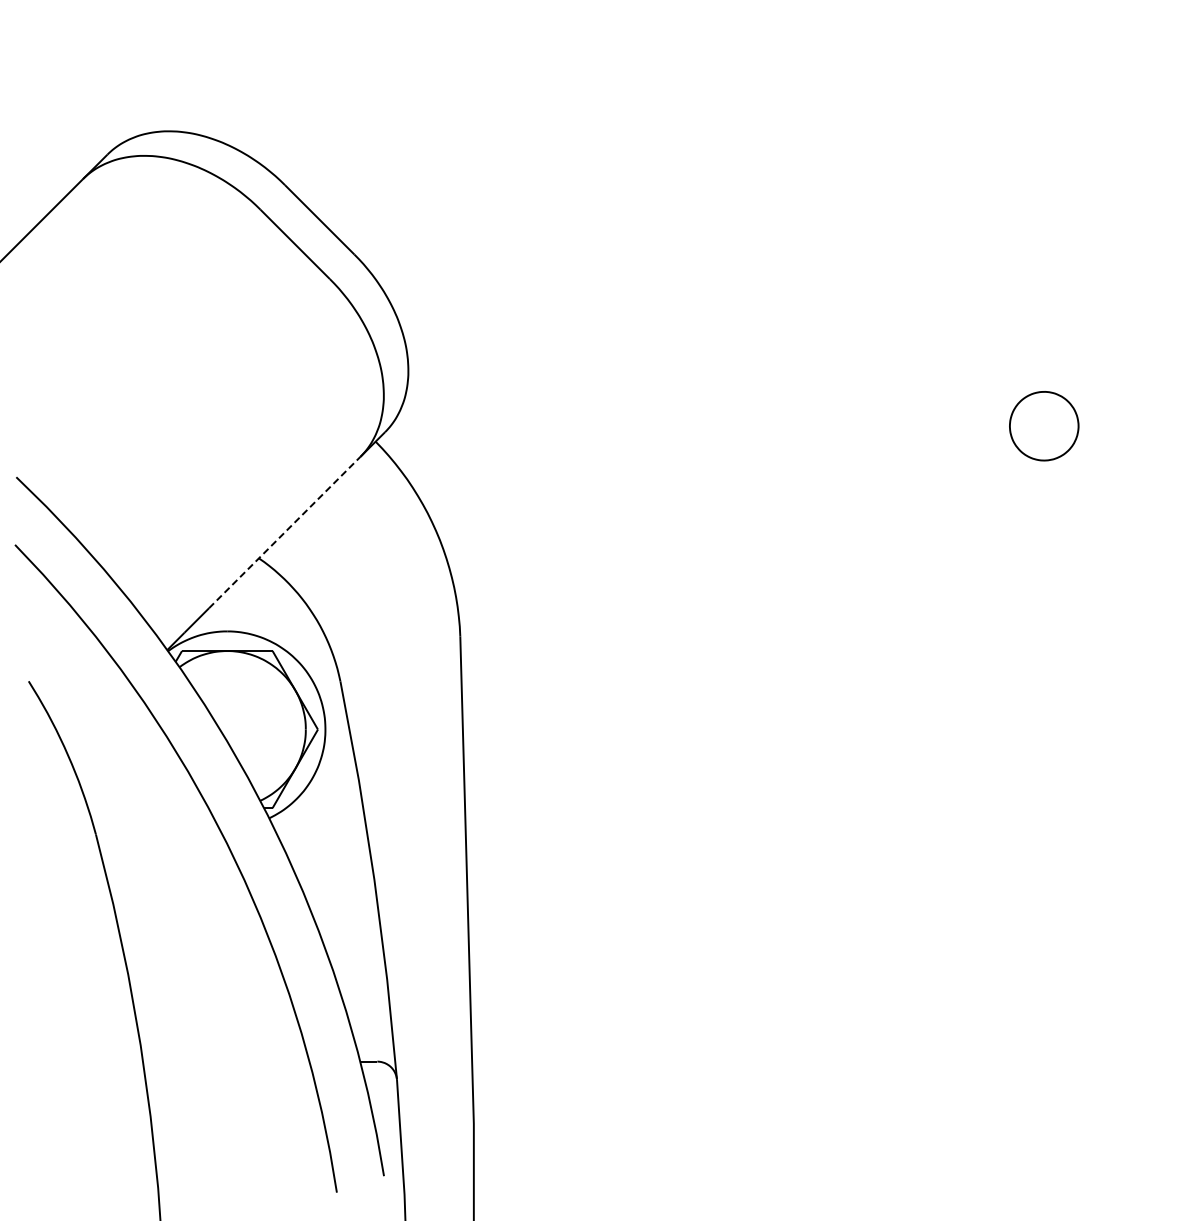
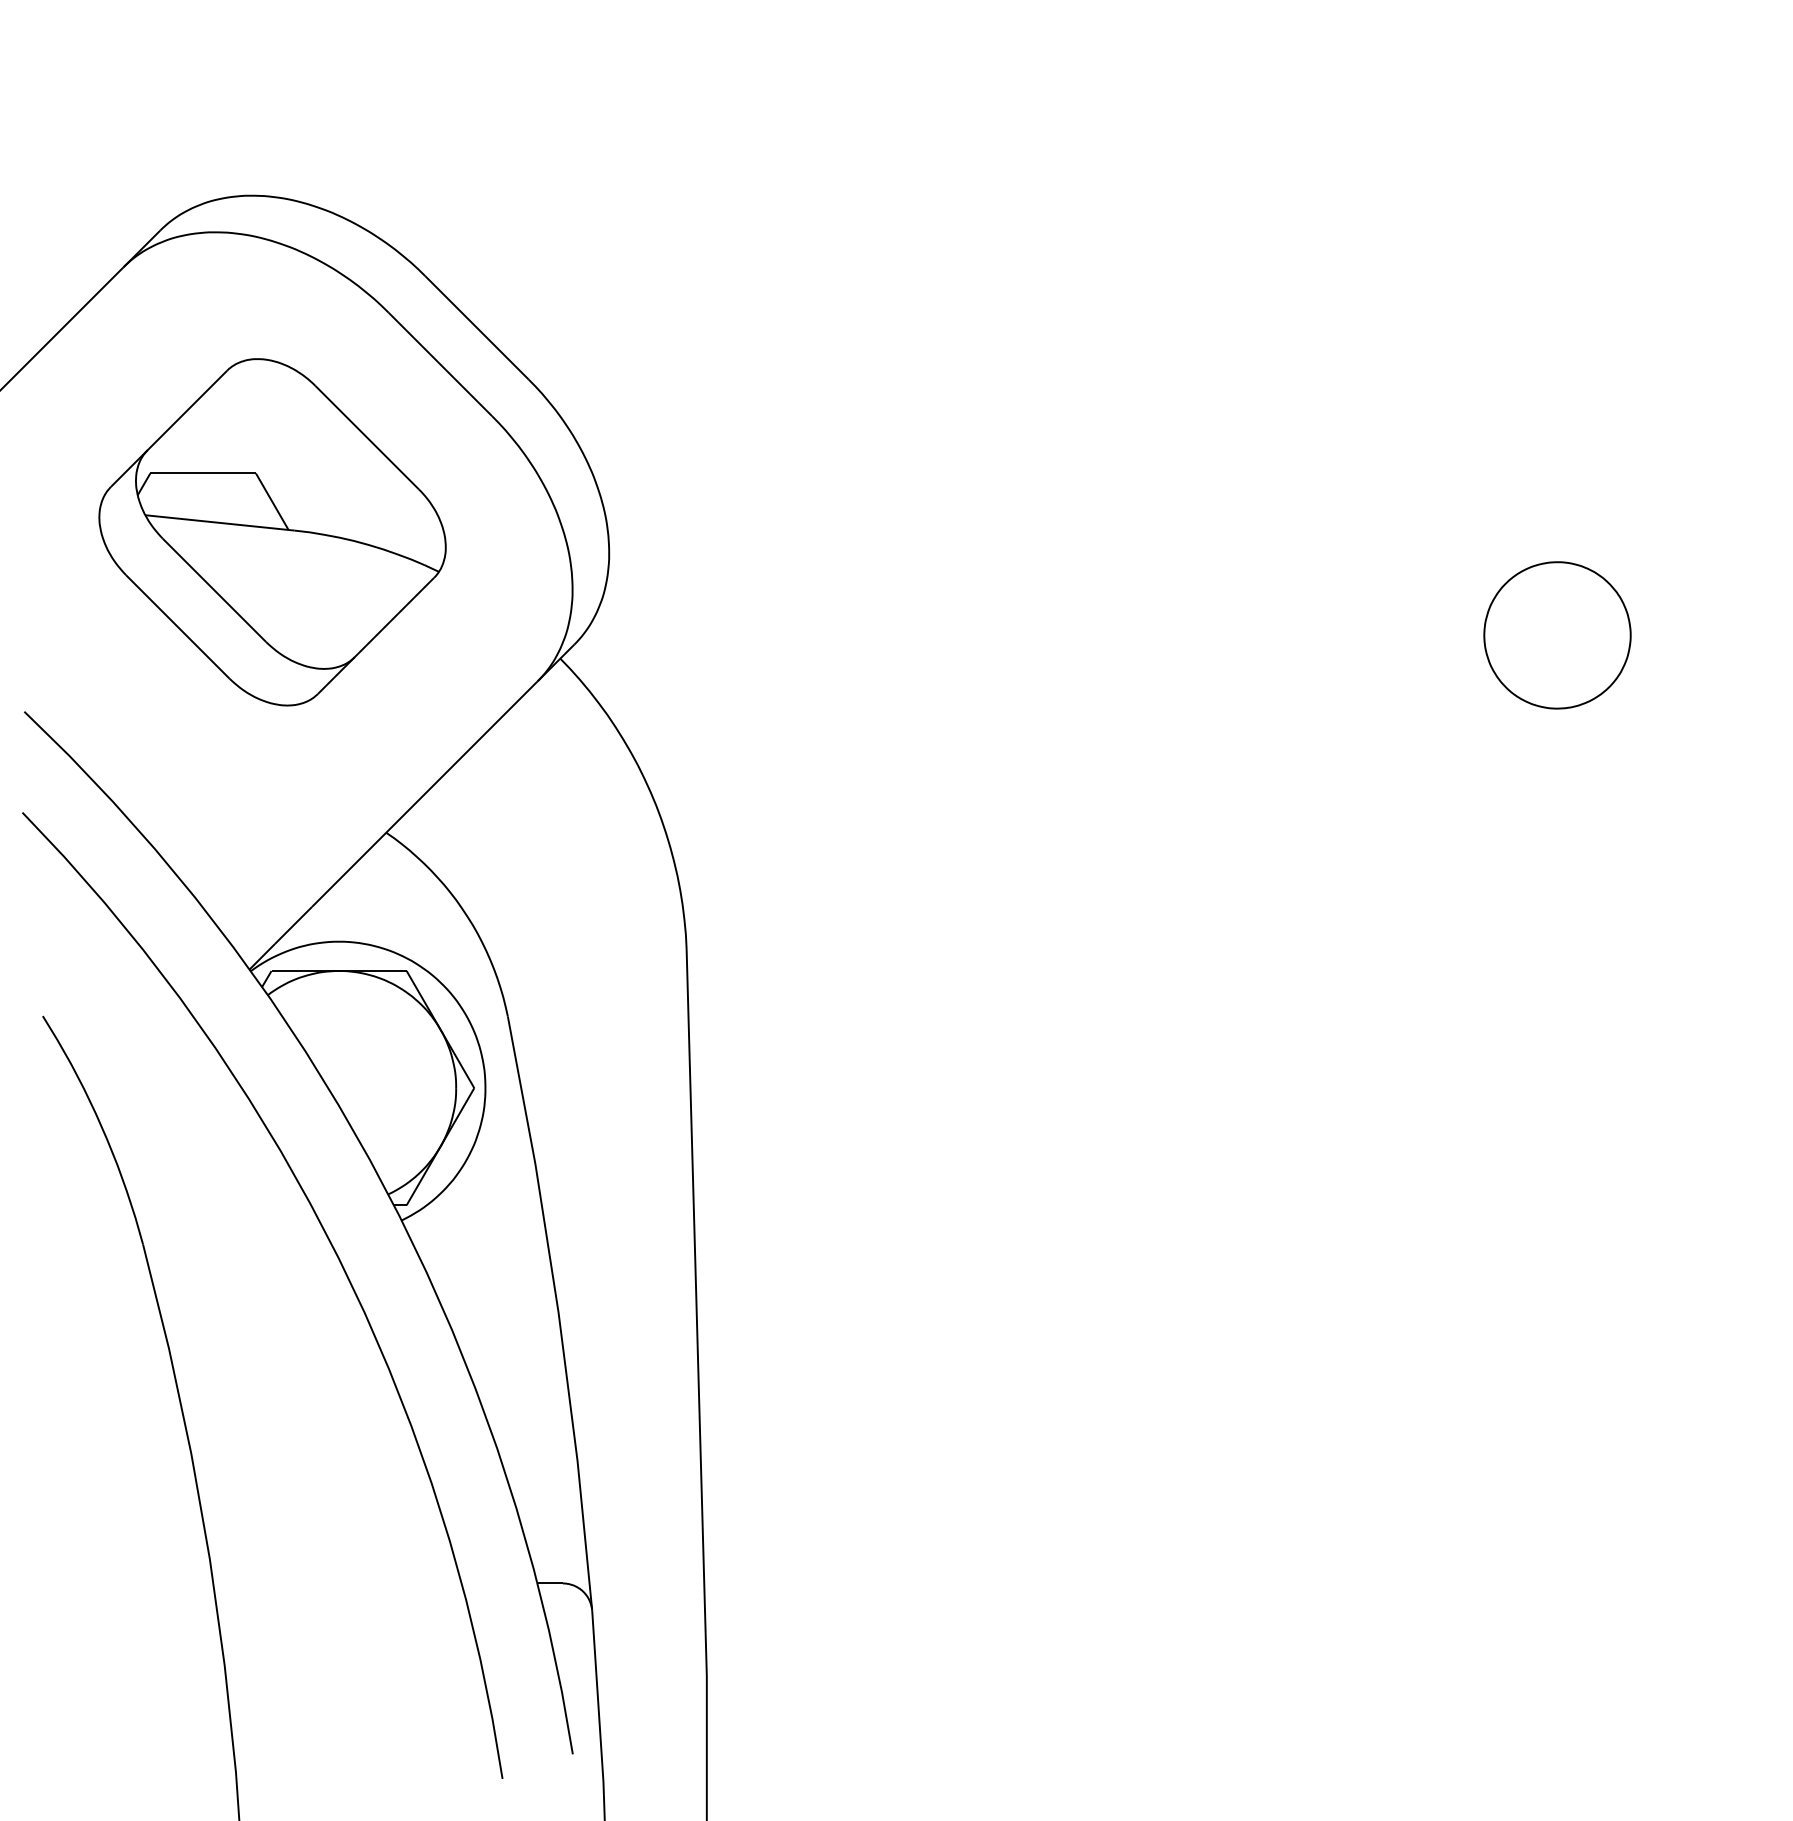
part: (182, 356) -> (272, 531), added
part: (1044, 426) -> (1558, 636), size x1.43
line: (285, 532) -> (425, 794), dashed -> solid

